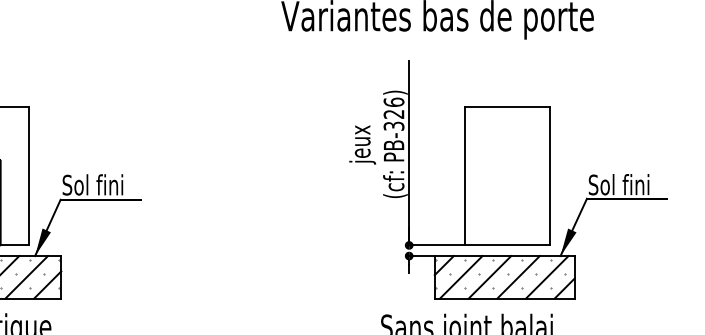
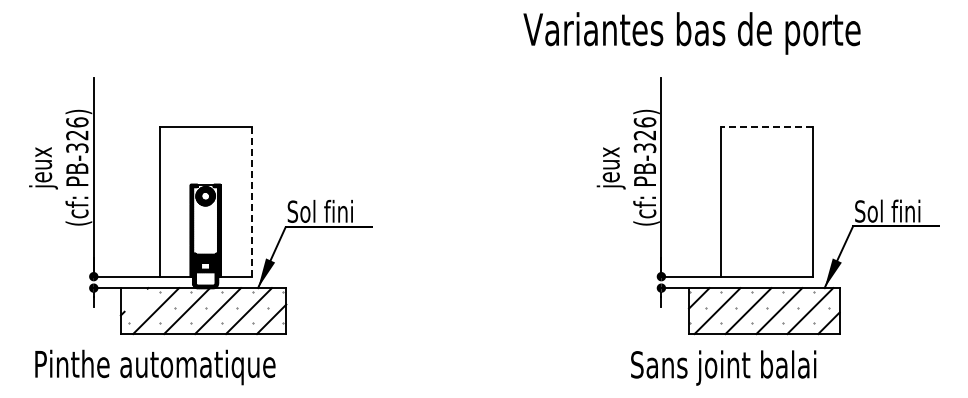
line: (506, 107) -> (766, 127), solid -> dashed
line: (29, 176) -> (251, 202), solid -> dashed

